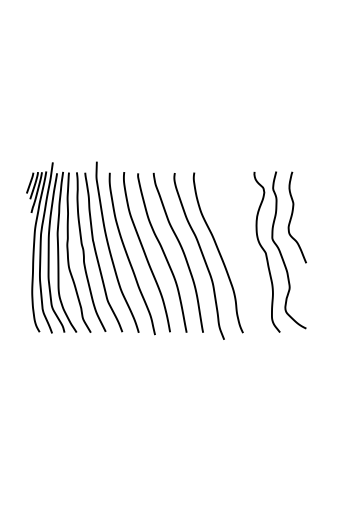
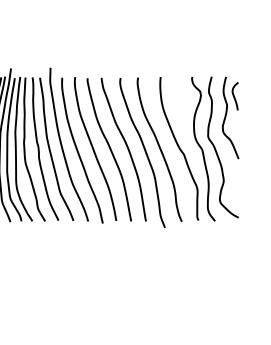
curve: (301, 193) -> (234, 96), added
curve: (240, 251) -> (179, 148), added

